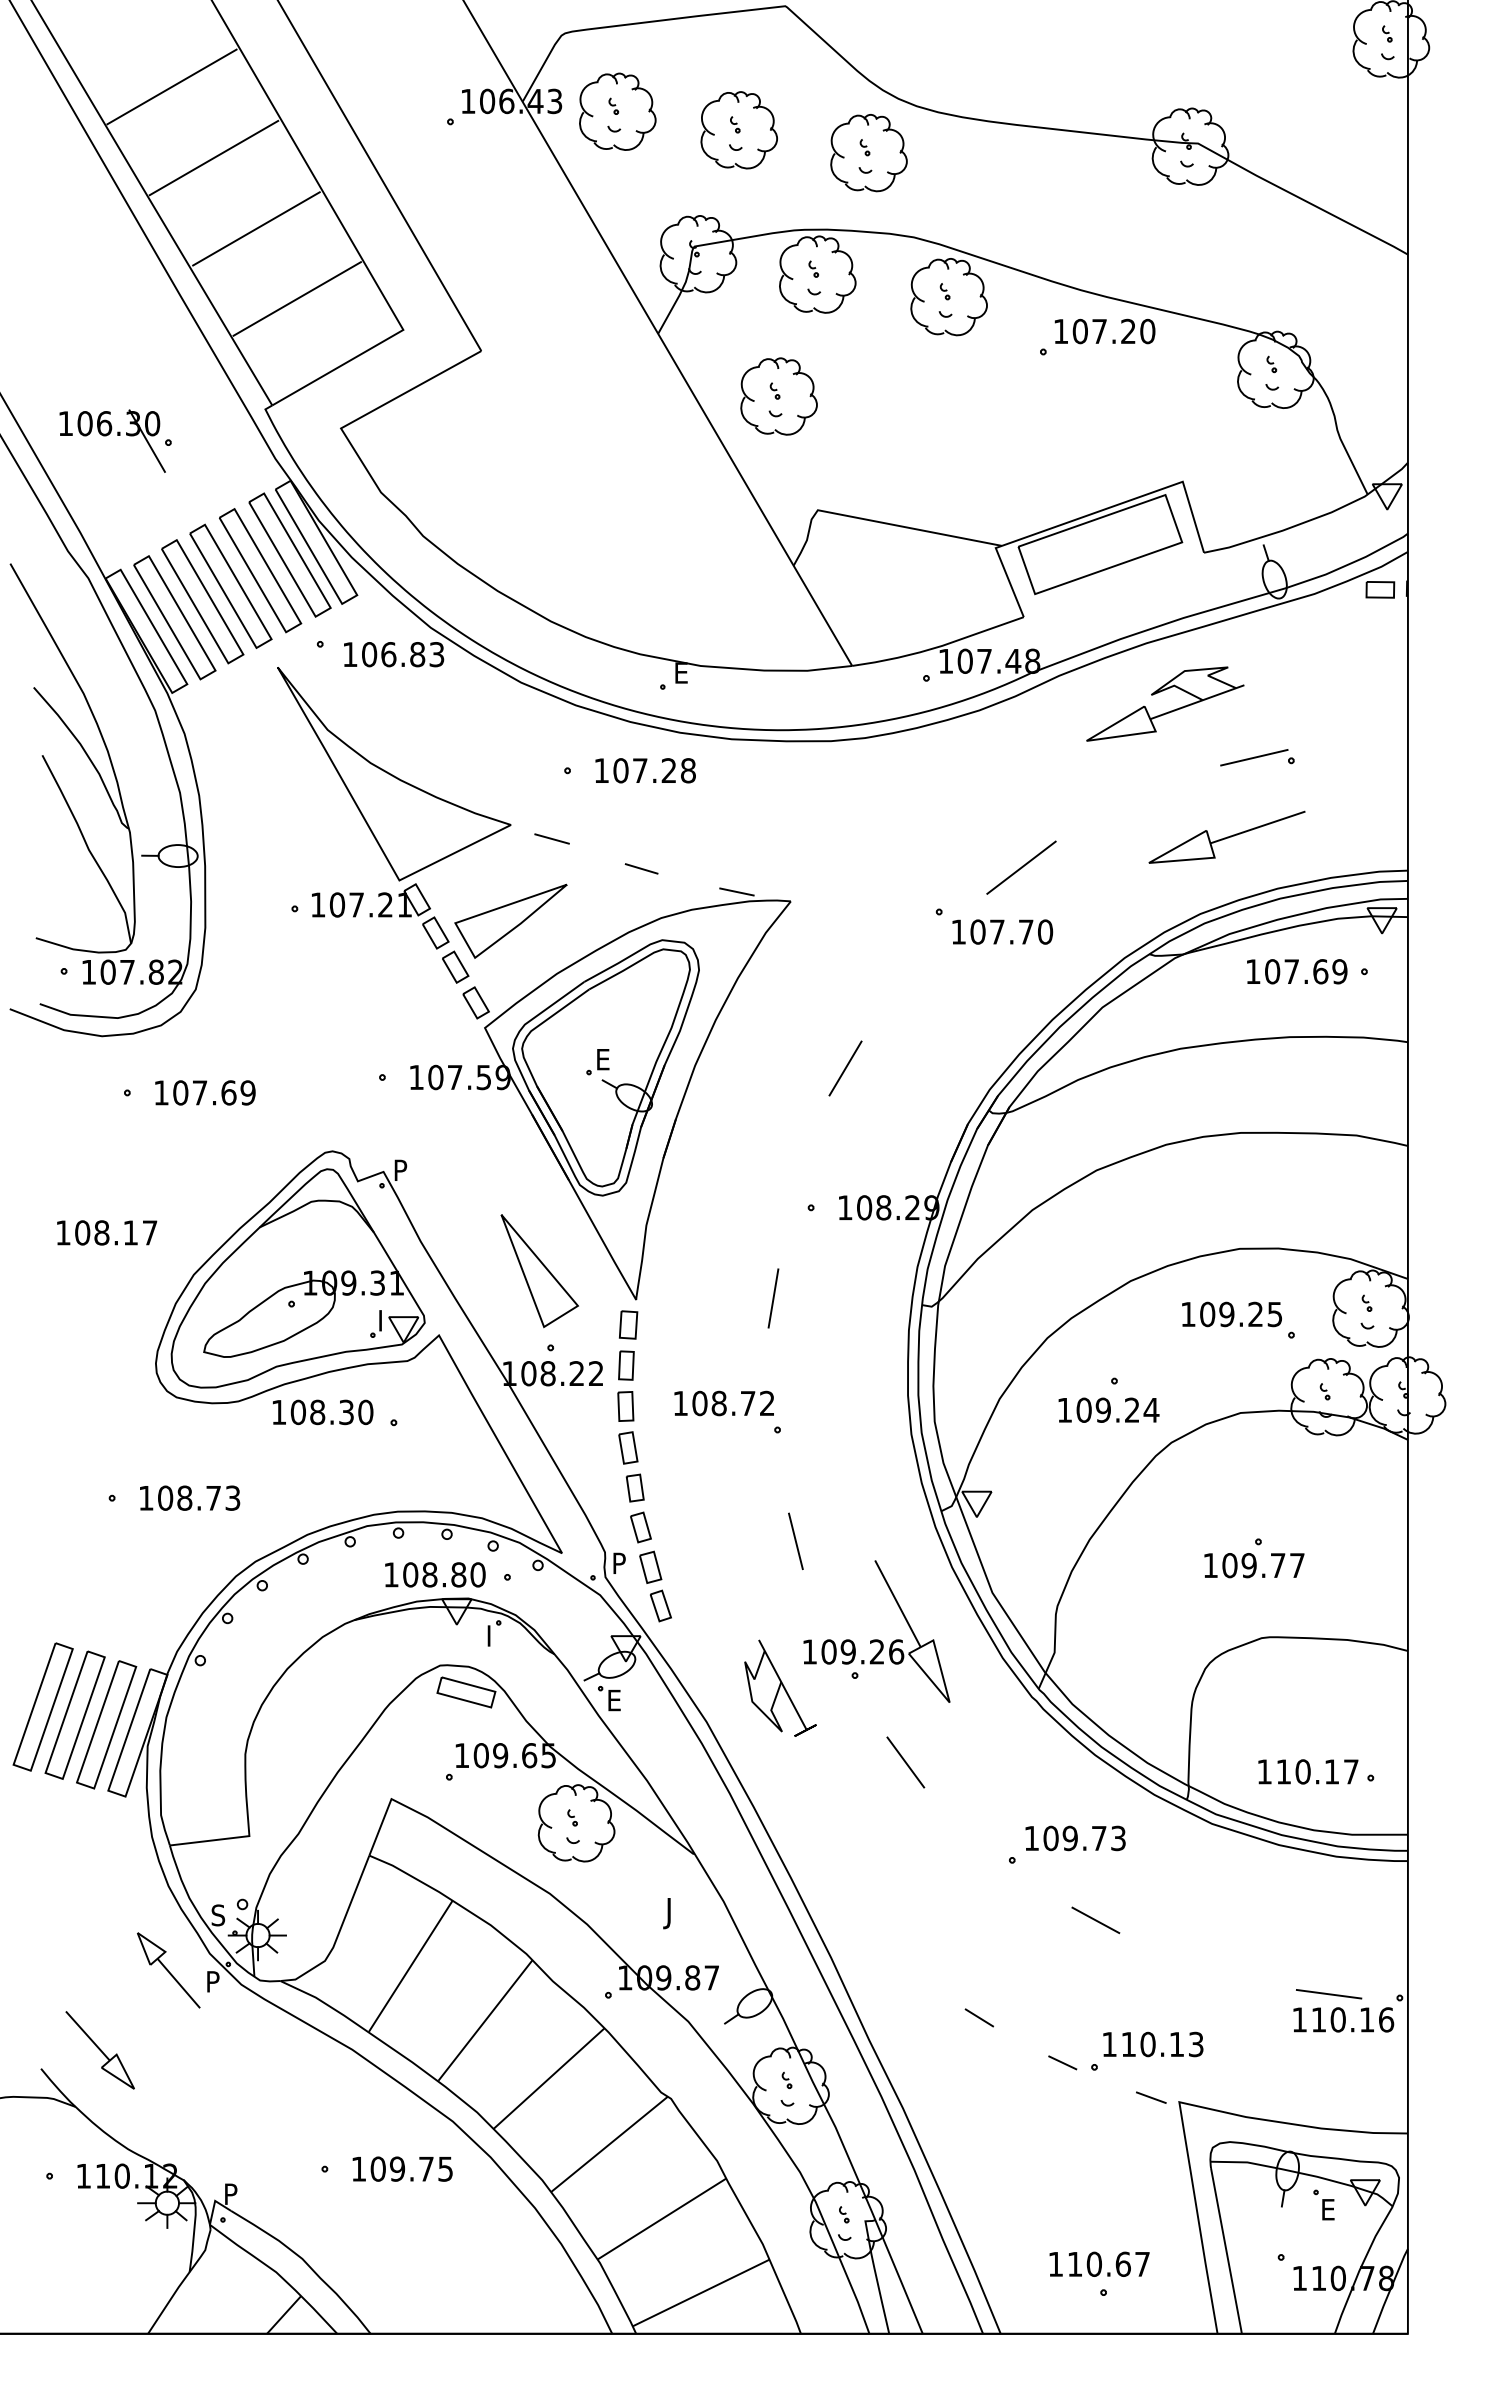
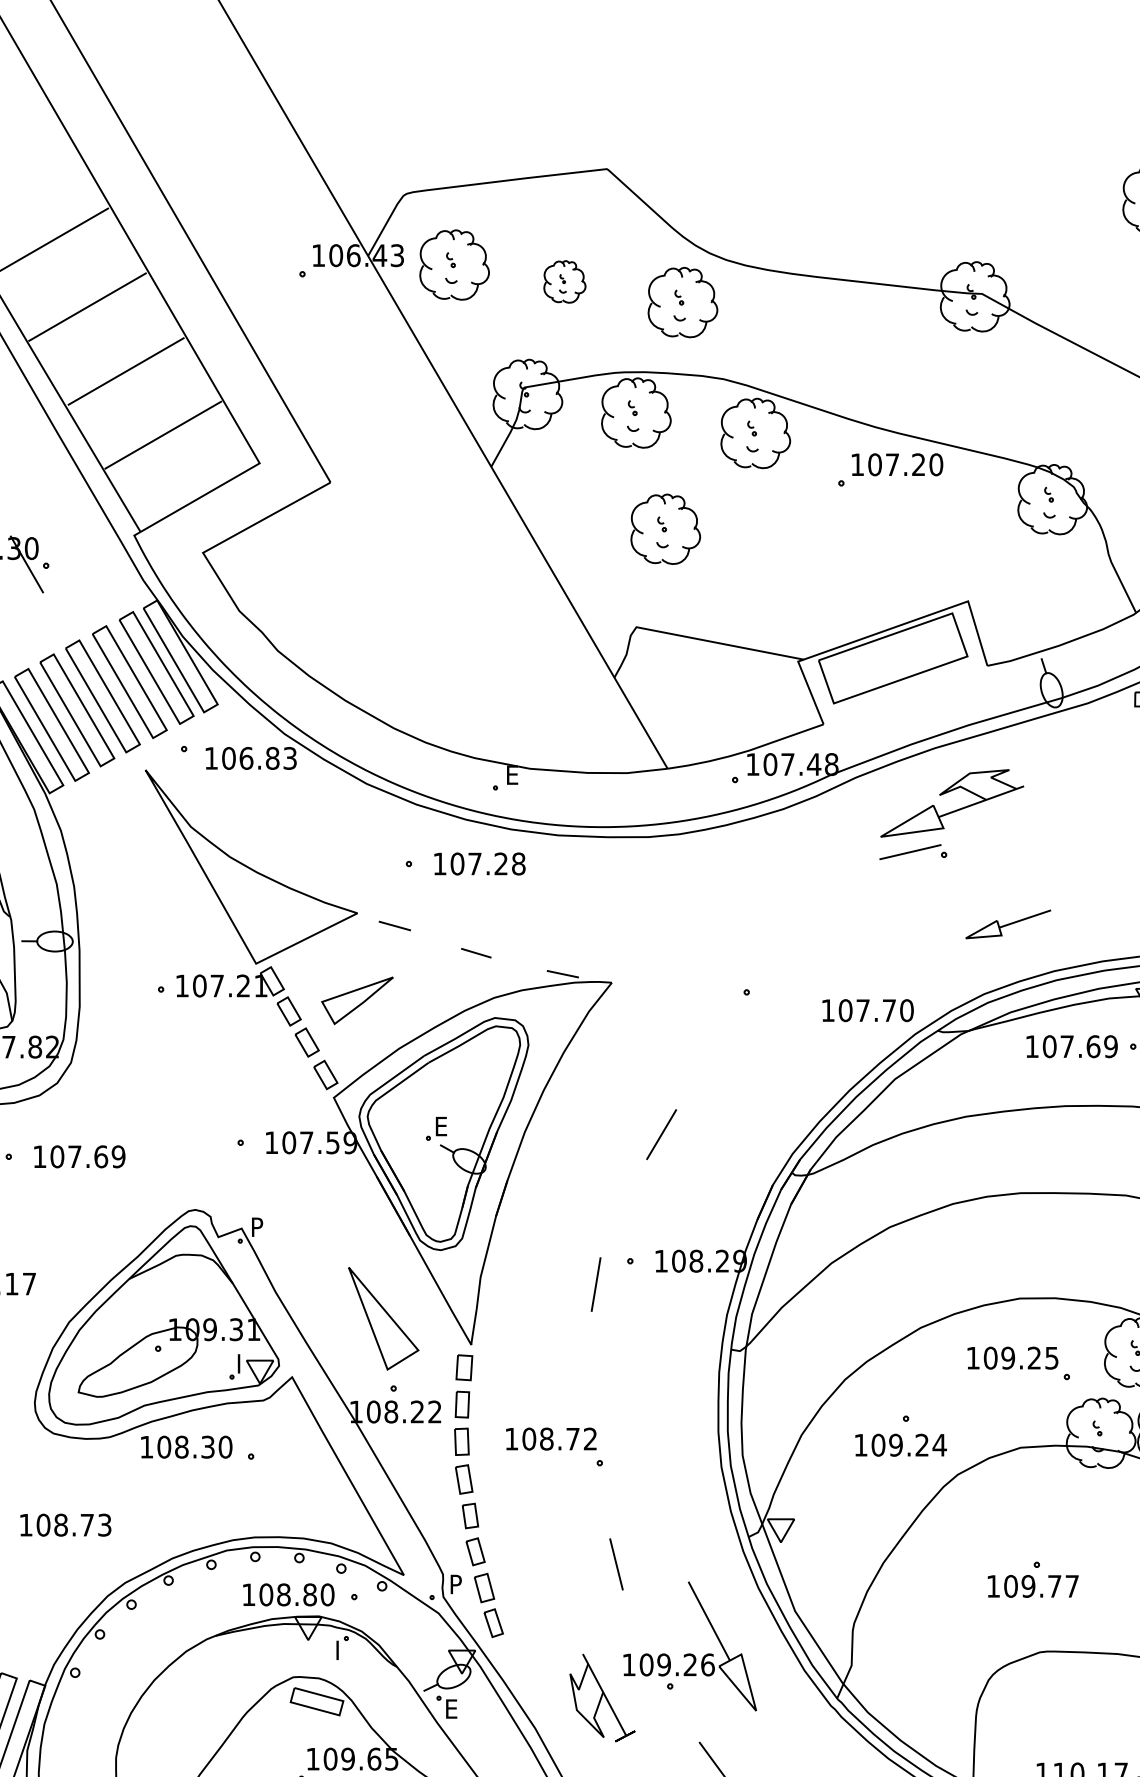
part: (738, 130) -> (564, 282), size x0.6
part: (778, 396) -> (665, 529), moved
part: (1257, 757) -> (913, 851), moved
part: (1226, 836) -> (1007, 923), size x0.6
line: (1021, 867) -> (821, 951), removed
part: (510, 920) -> (357, 1000), size x0.7
text: (1002, 931) -> (867, 1010), moved
line: (773, 1298) -> (596, 1284), moved

